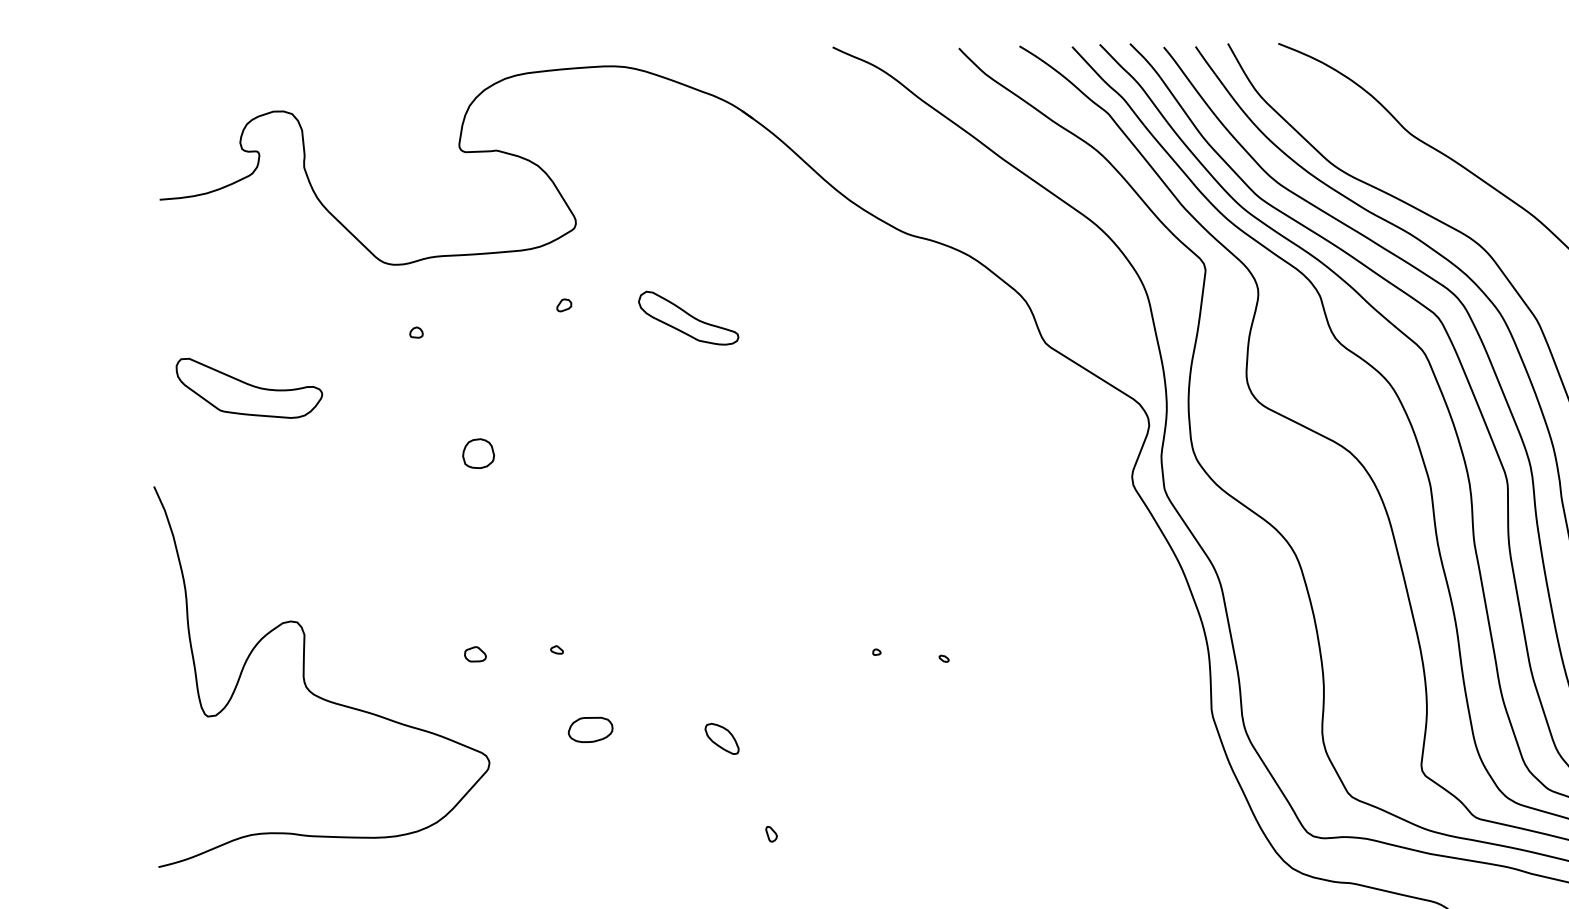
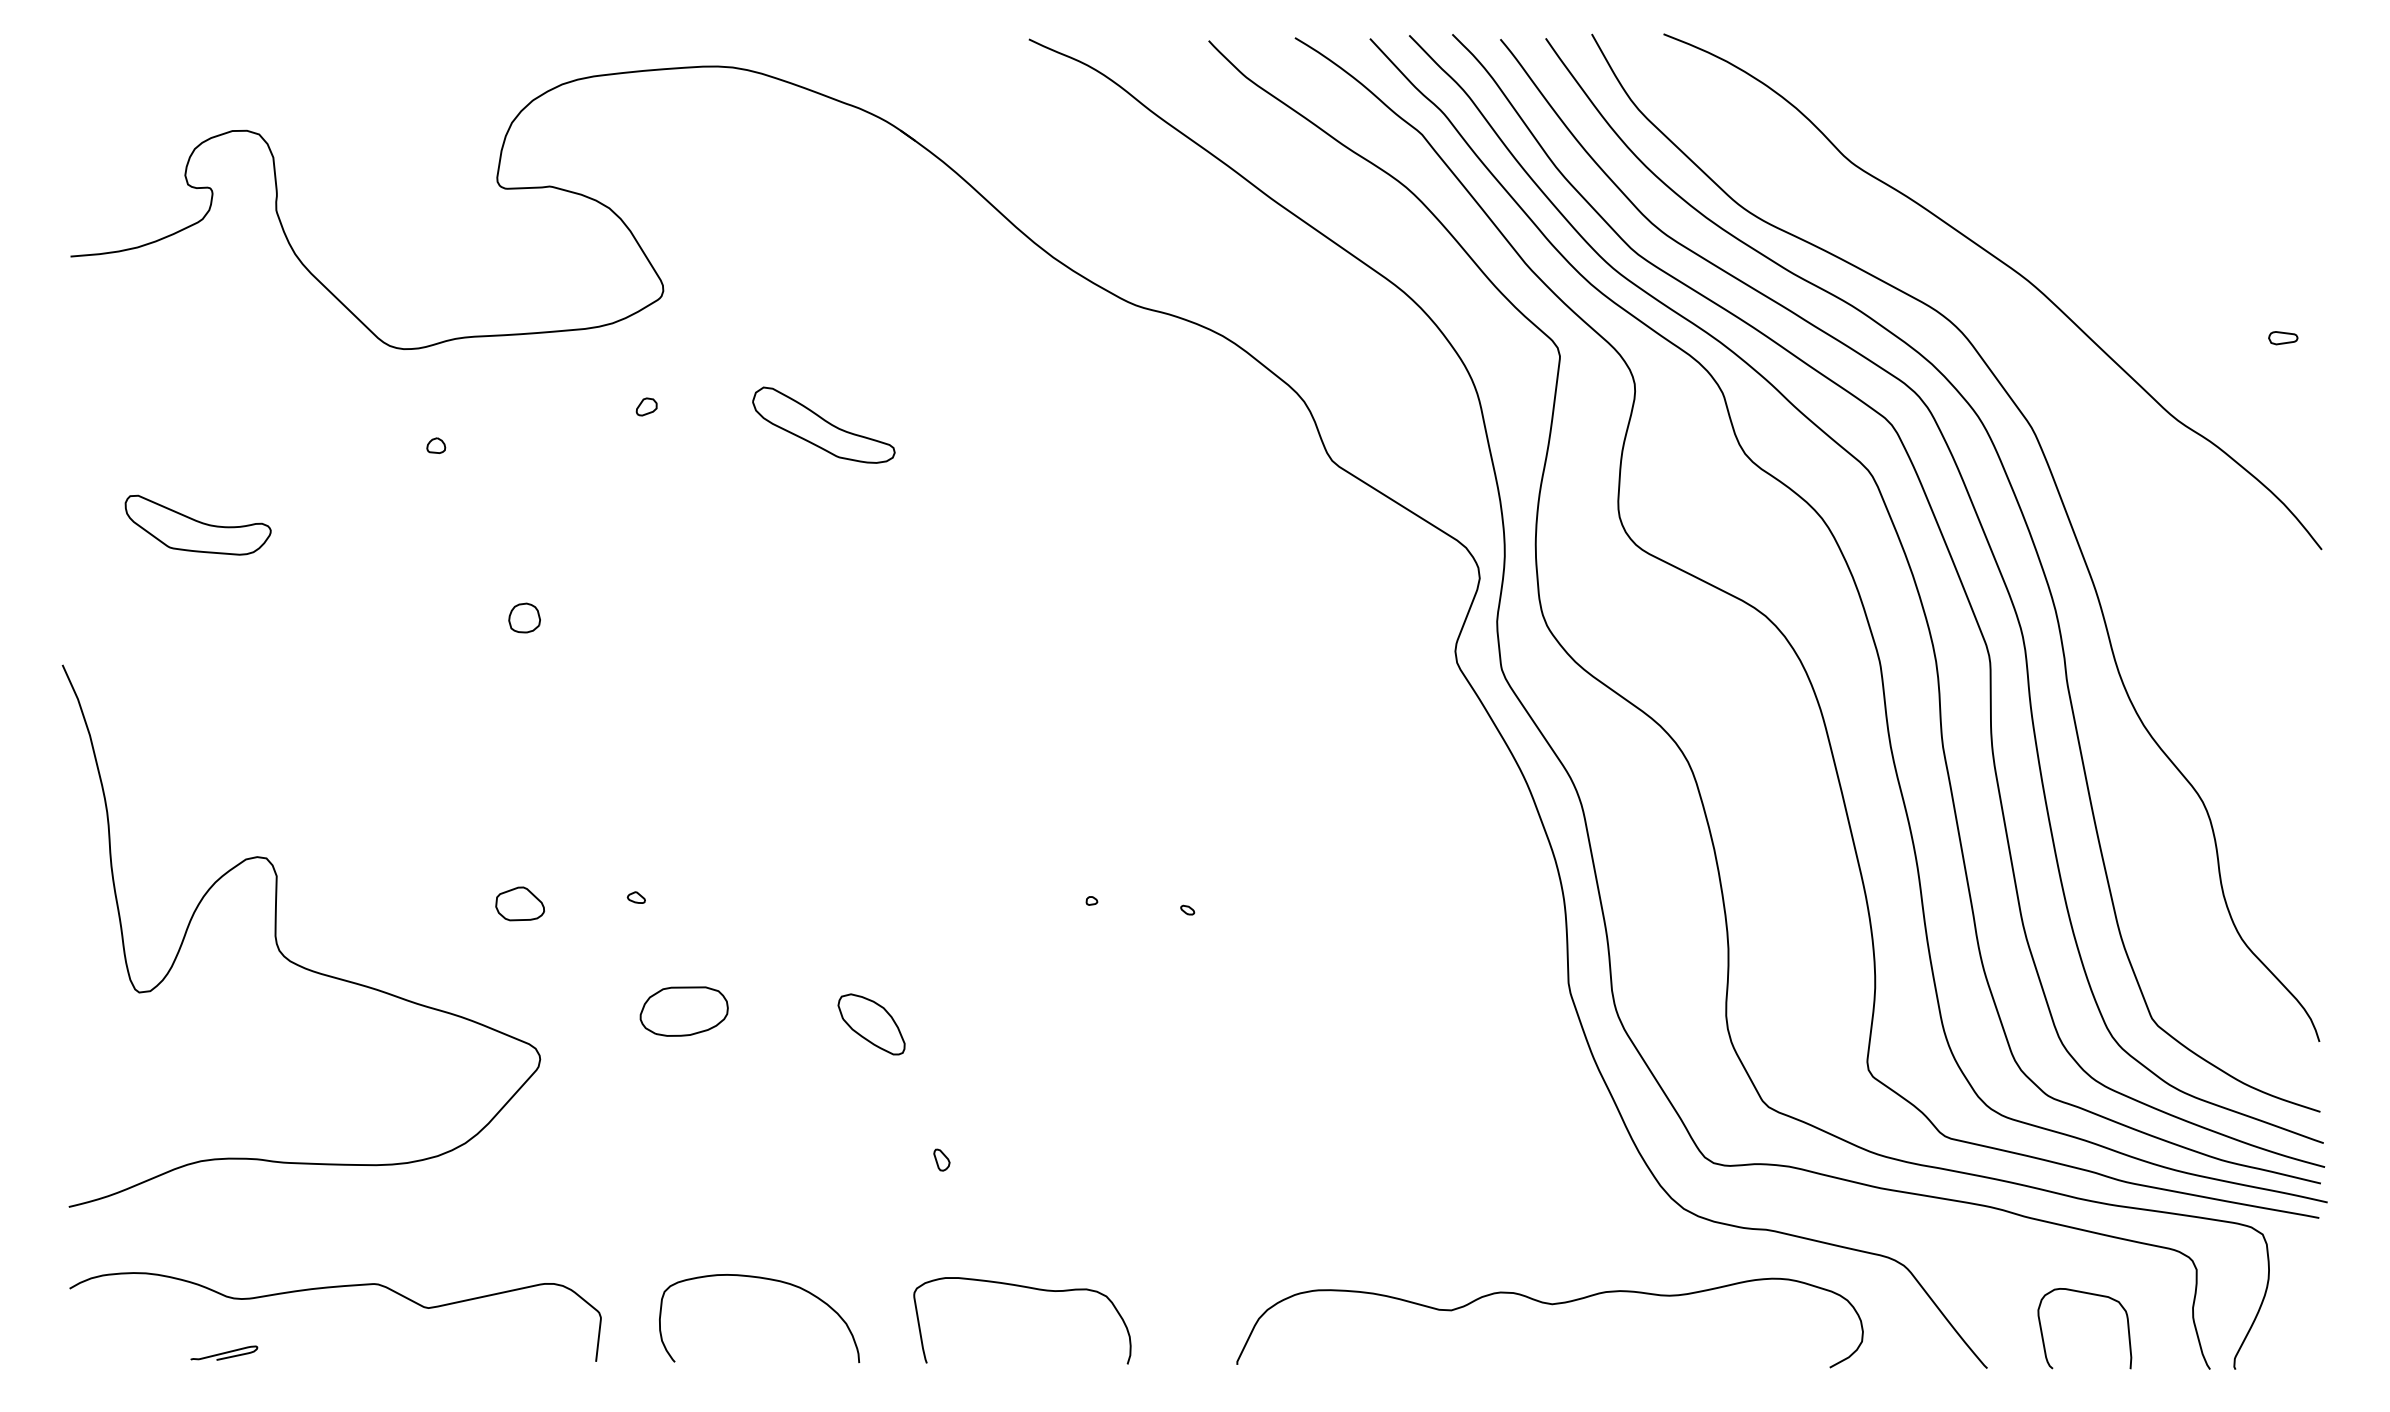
part: (248, 388) -> (197, 525), size x0.7
part: (478, 453) -> (524, 617), size x0.7
part: (475, 654) -> (520, 903), size x1.6
part: (590, 729) -> (684, 1011), size x1.4
part: (721, 738) -> (870, 1023), size x1.4

